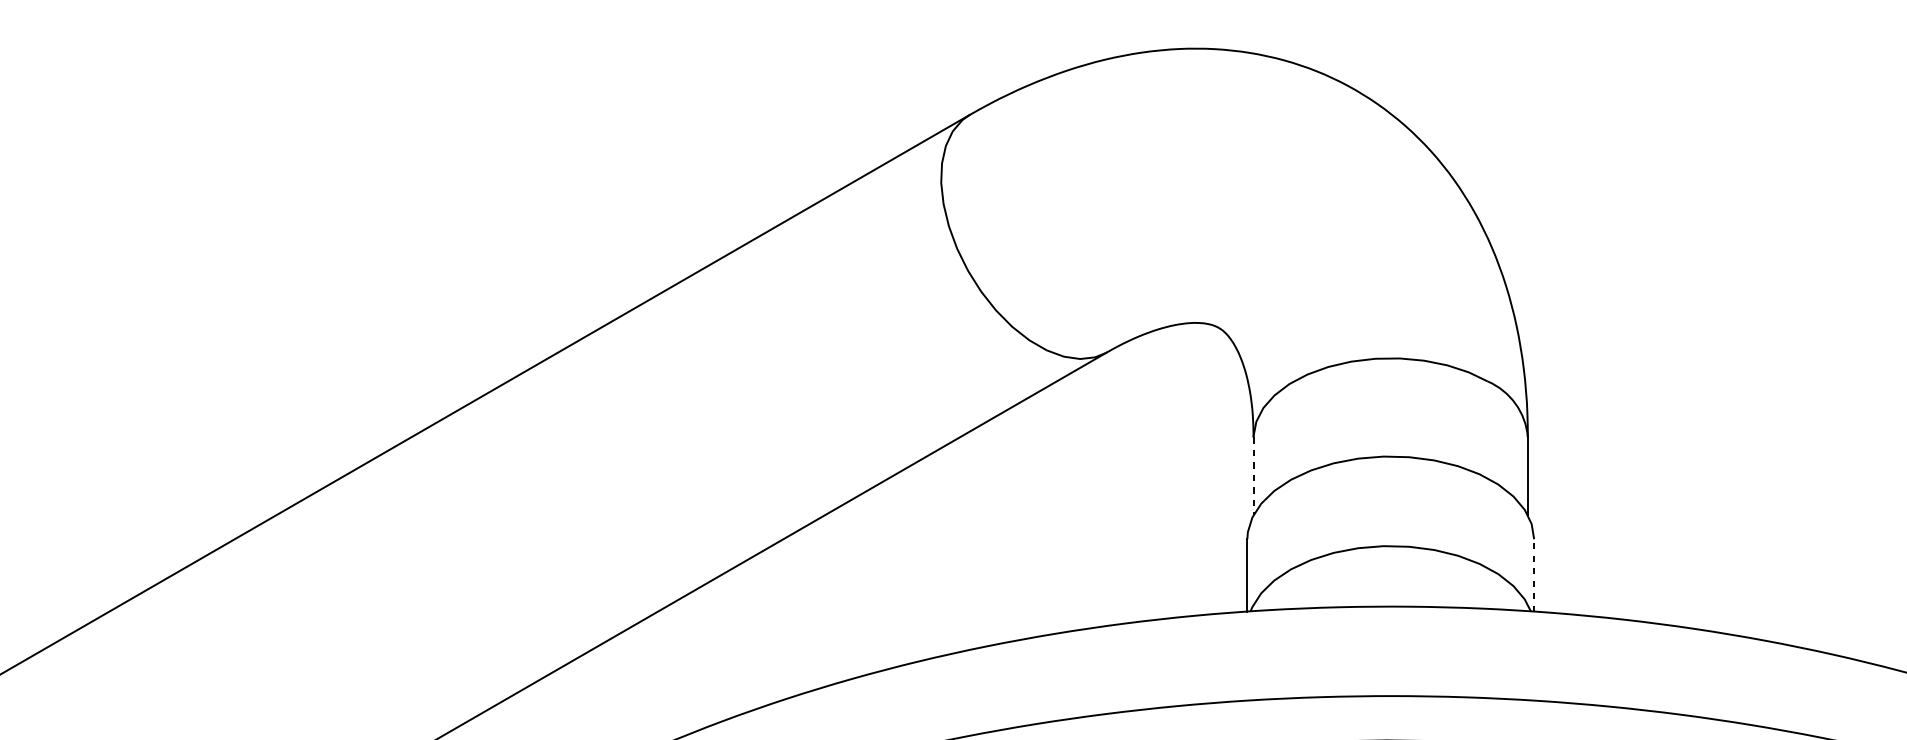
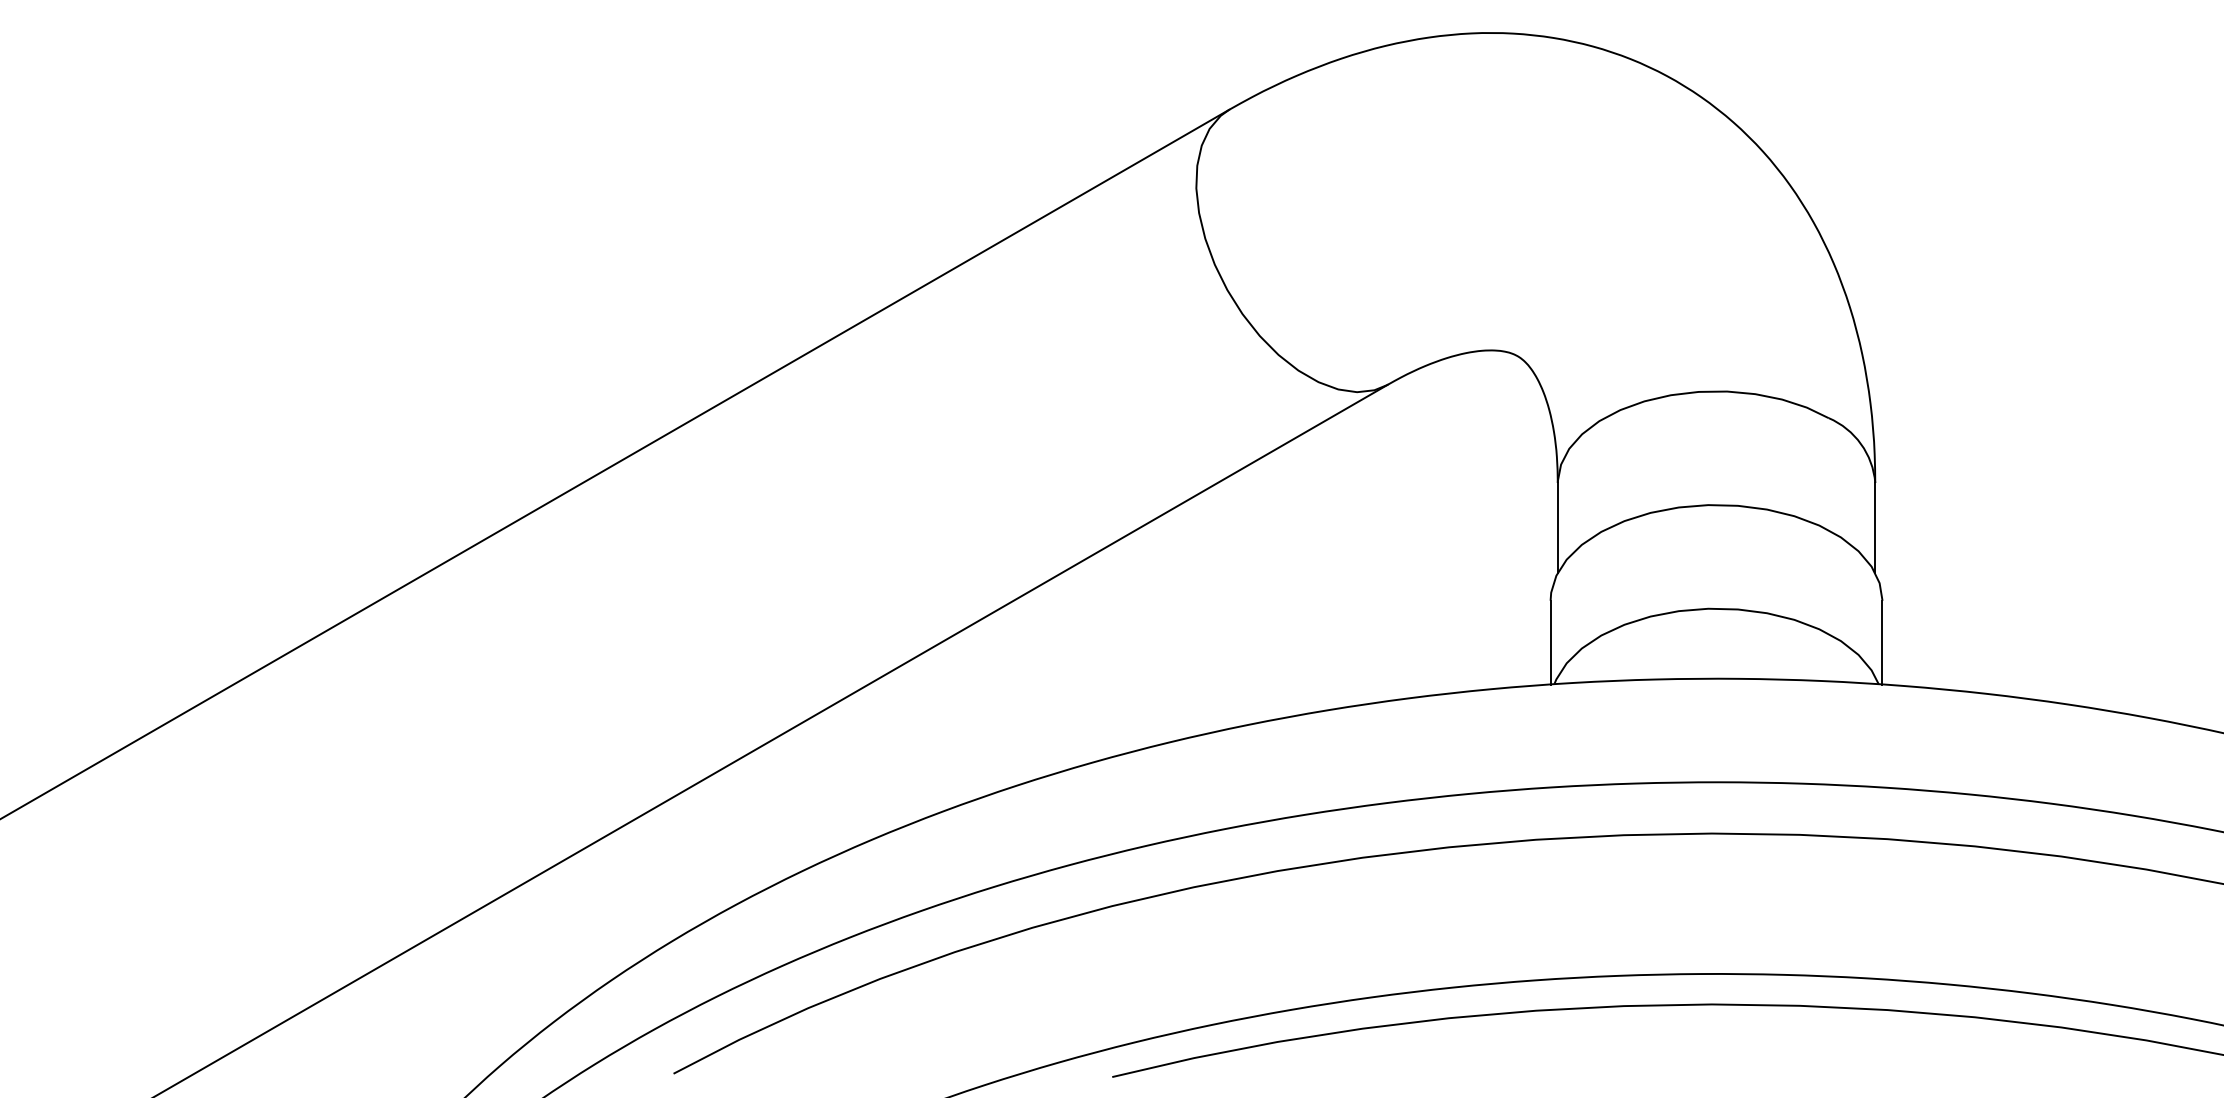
line: (1253, 475) -> (1557, 527), dashed -> solid
line: (1534, 575) -> (1882, 642), dashed -> solid

